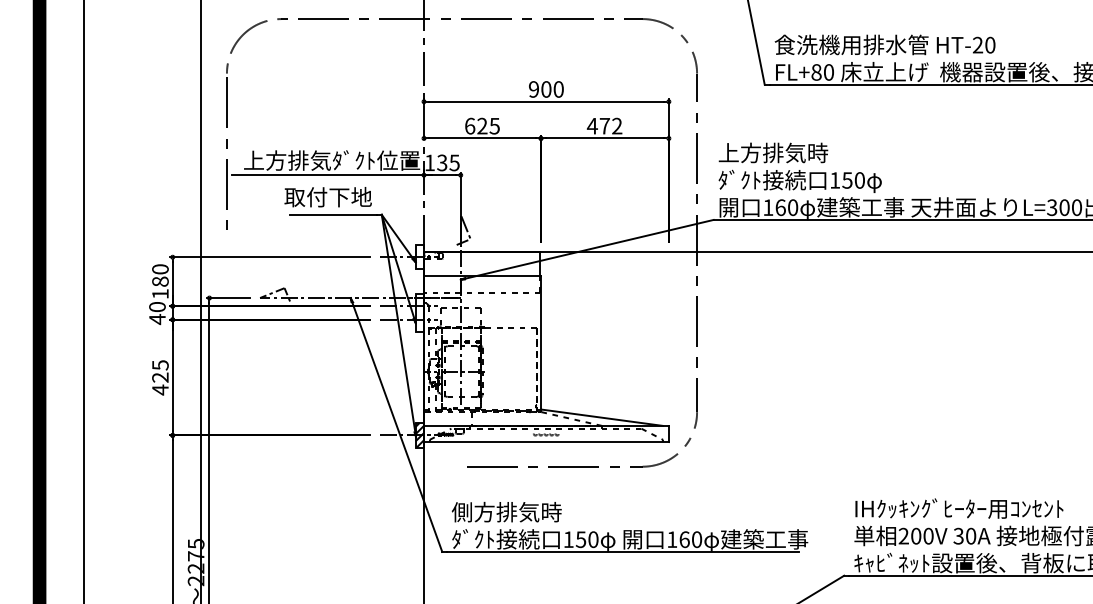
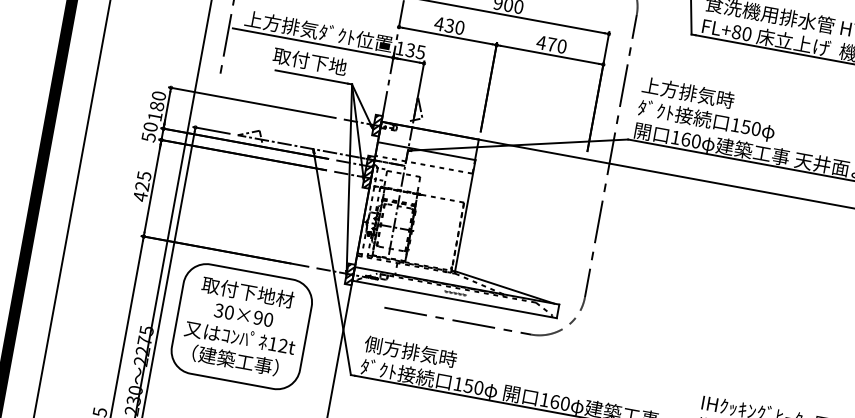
text: (481, 125) -> (448, 25), 625 -> 430
text: (617, 125) -> (562, 45), 472 -> 470
hatch: (419, 257) -> (376, 125), added
hatch: (419, 312) -> (368, 171), added
text: (157, 319) -> (148, 137), 40 -> 50
part: (305, 518) -> (241, 326), added

